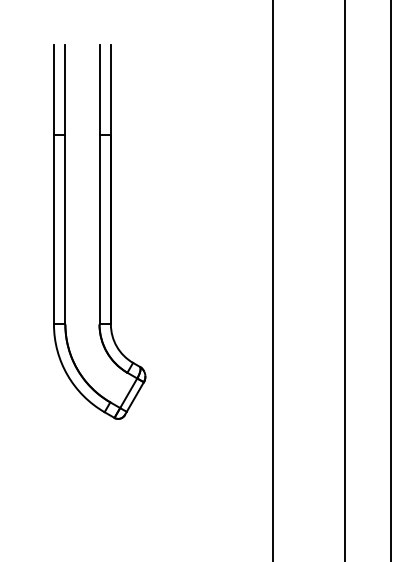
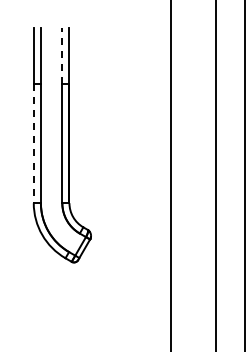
line: (99, 90) -> (62, 56), solid -> dashed
line: (53, 230) -> (33, 144), solid -> dashed

